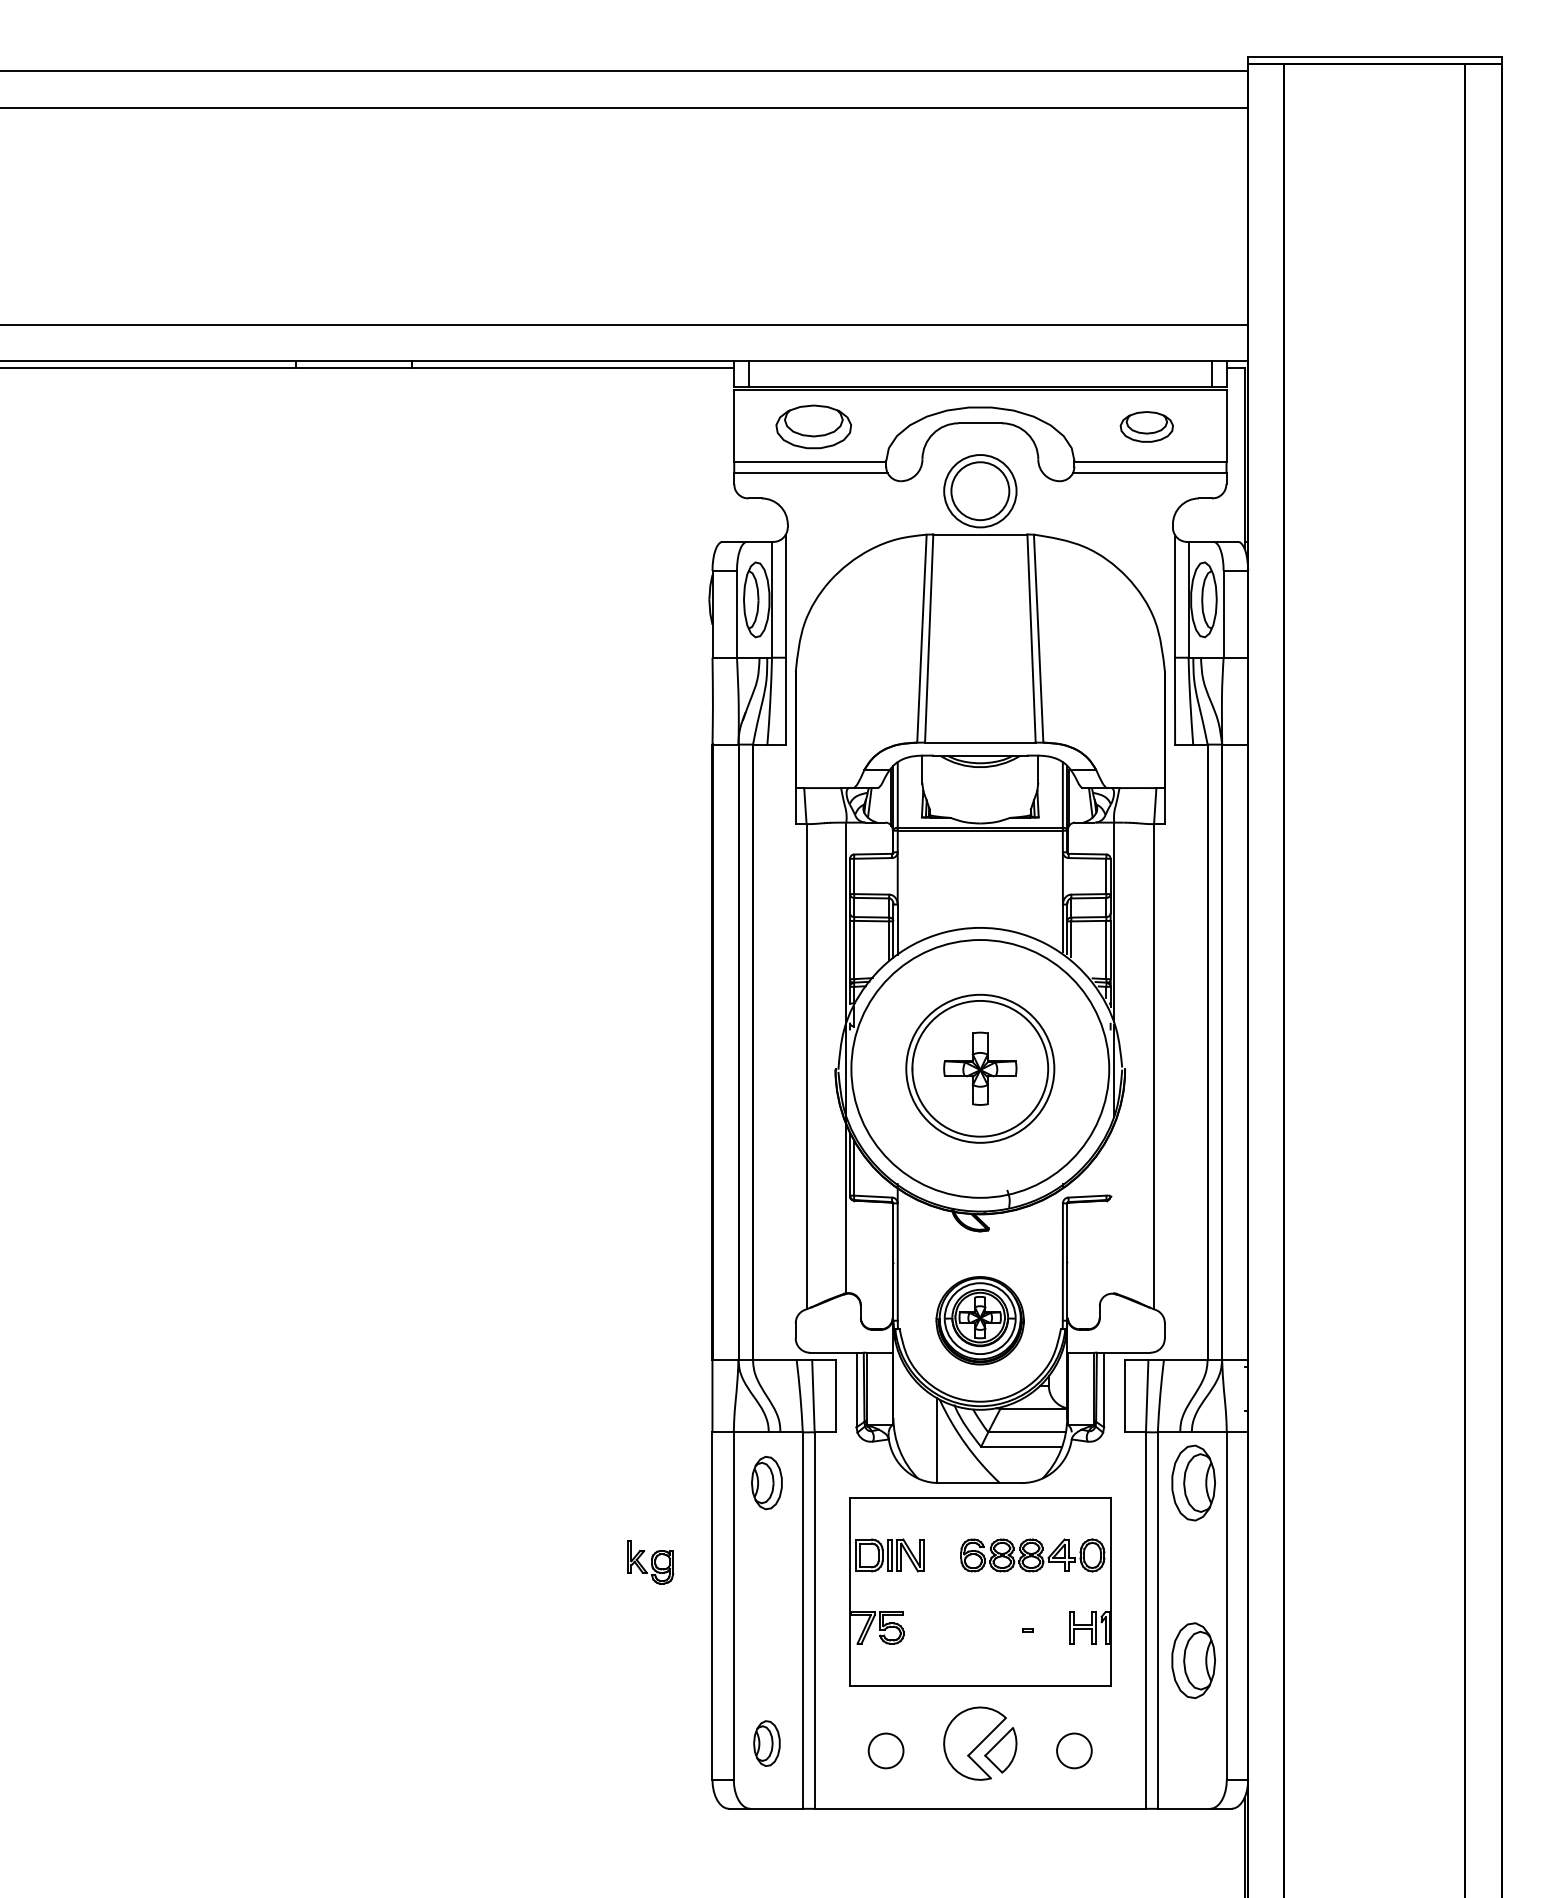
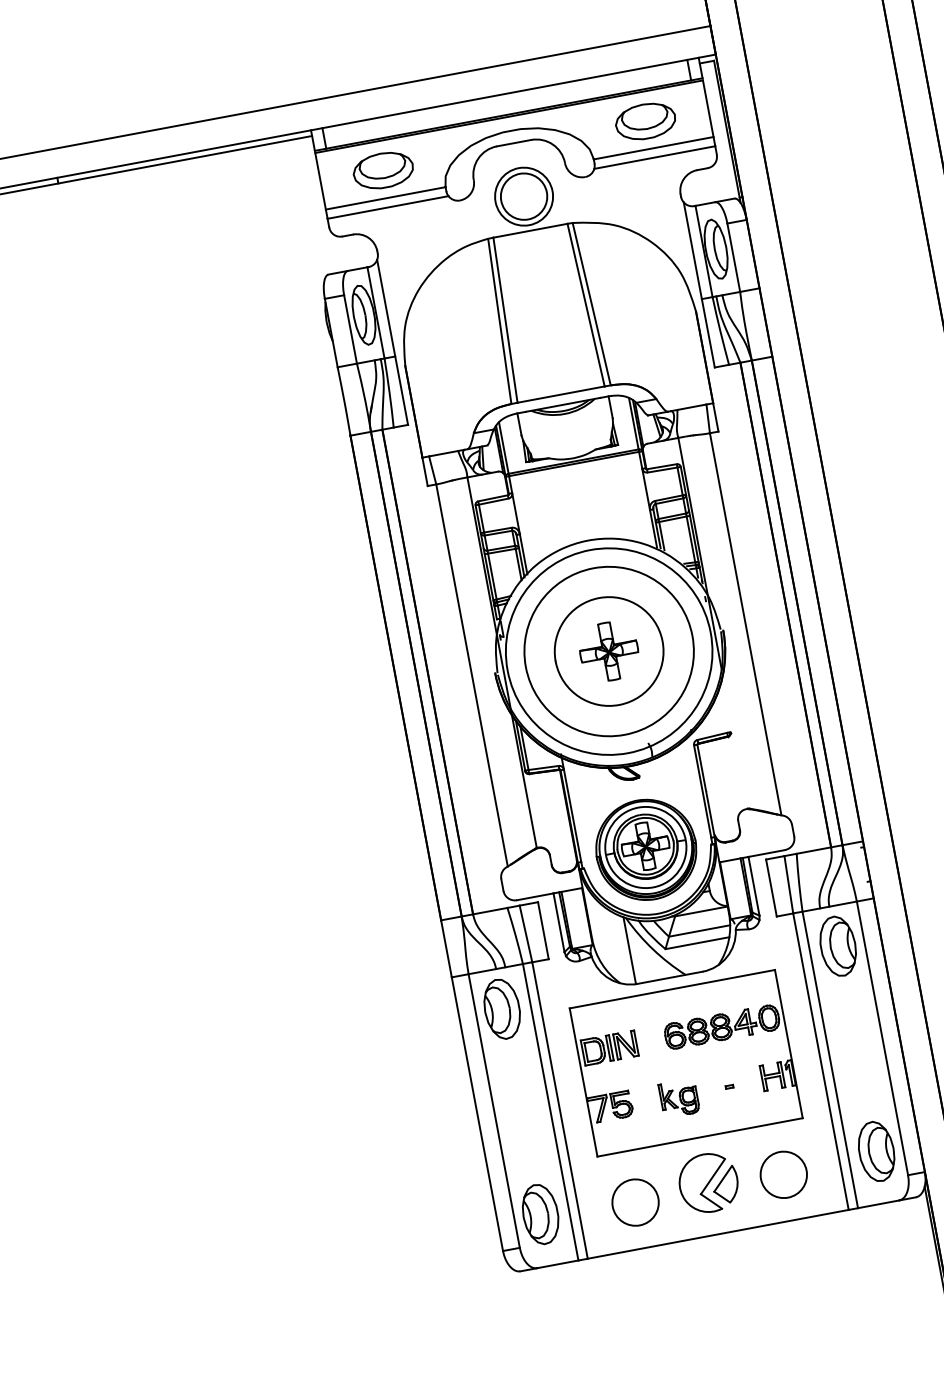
part: (1146, 426) -> (645, 121), size x1.43
circle: (980, 1068) -> (609, 651), size x1.43
part: (979, 1320) -> (645, 849), size x1.43
part: (766, 1482) -> (501, 1008), size x1.43
part: (650, 1562) -> (679, 1098), moved
part: (1193, 1660) -> (876, 1151), moved
part: (766, 1743) -> (540, 1214), size x1.67
circle: (885, 1750) -> (634, 1202), size x1.67
circle: (1074, 1750) -> (783, 1174), size x1.67

